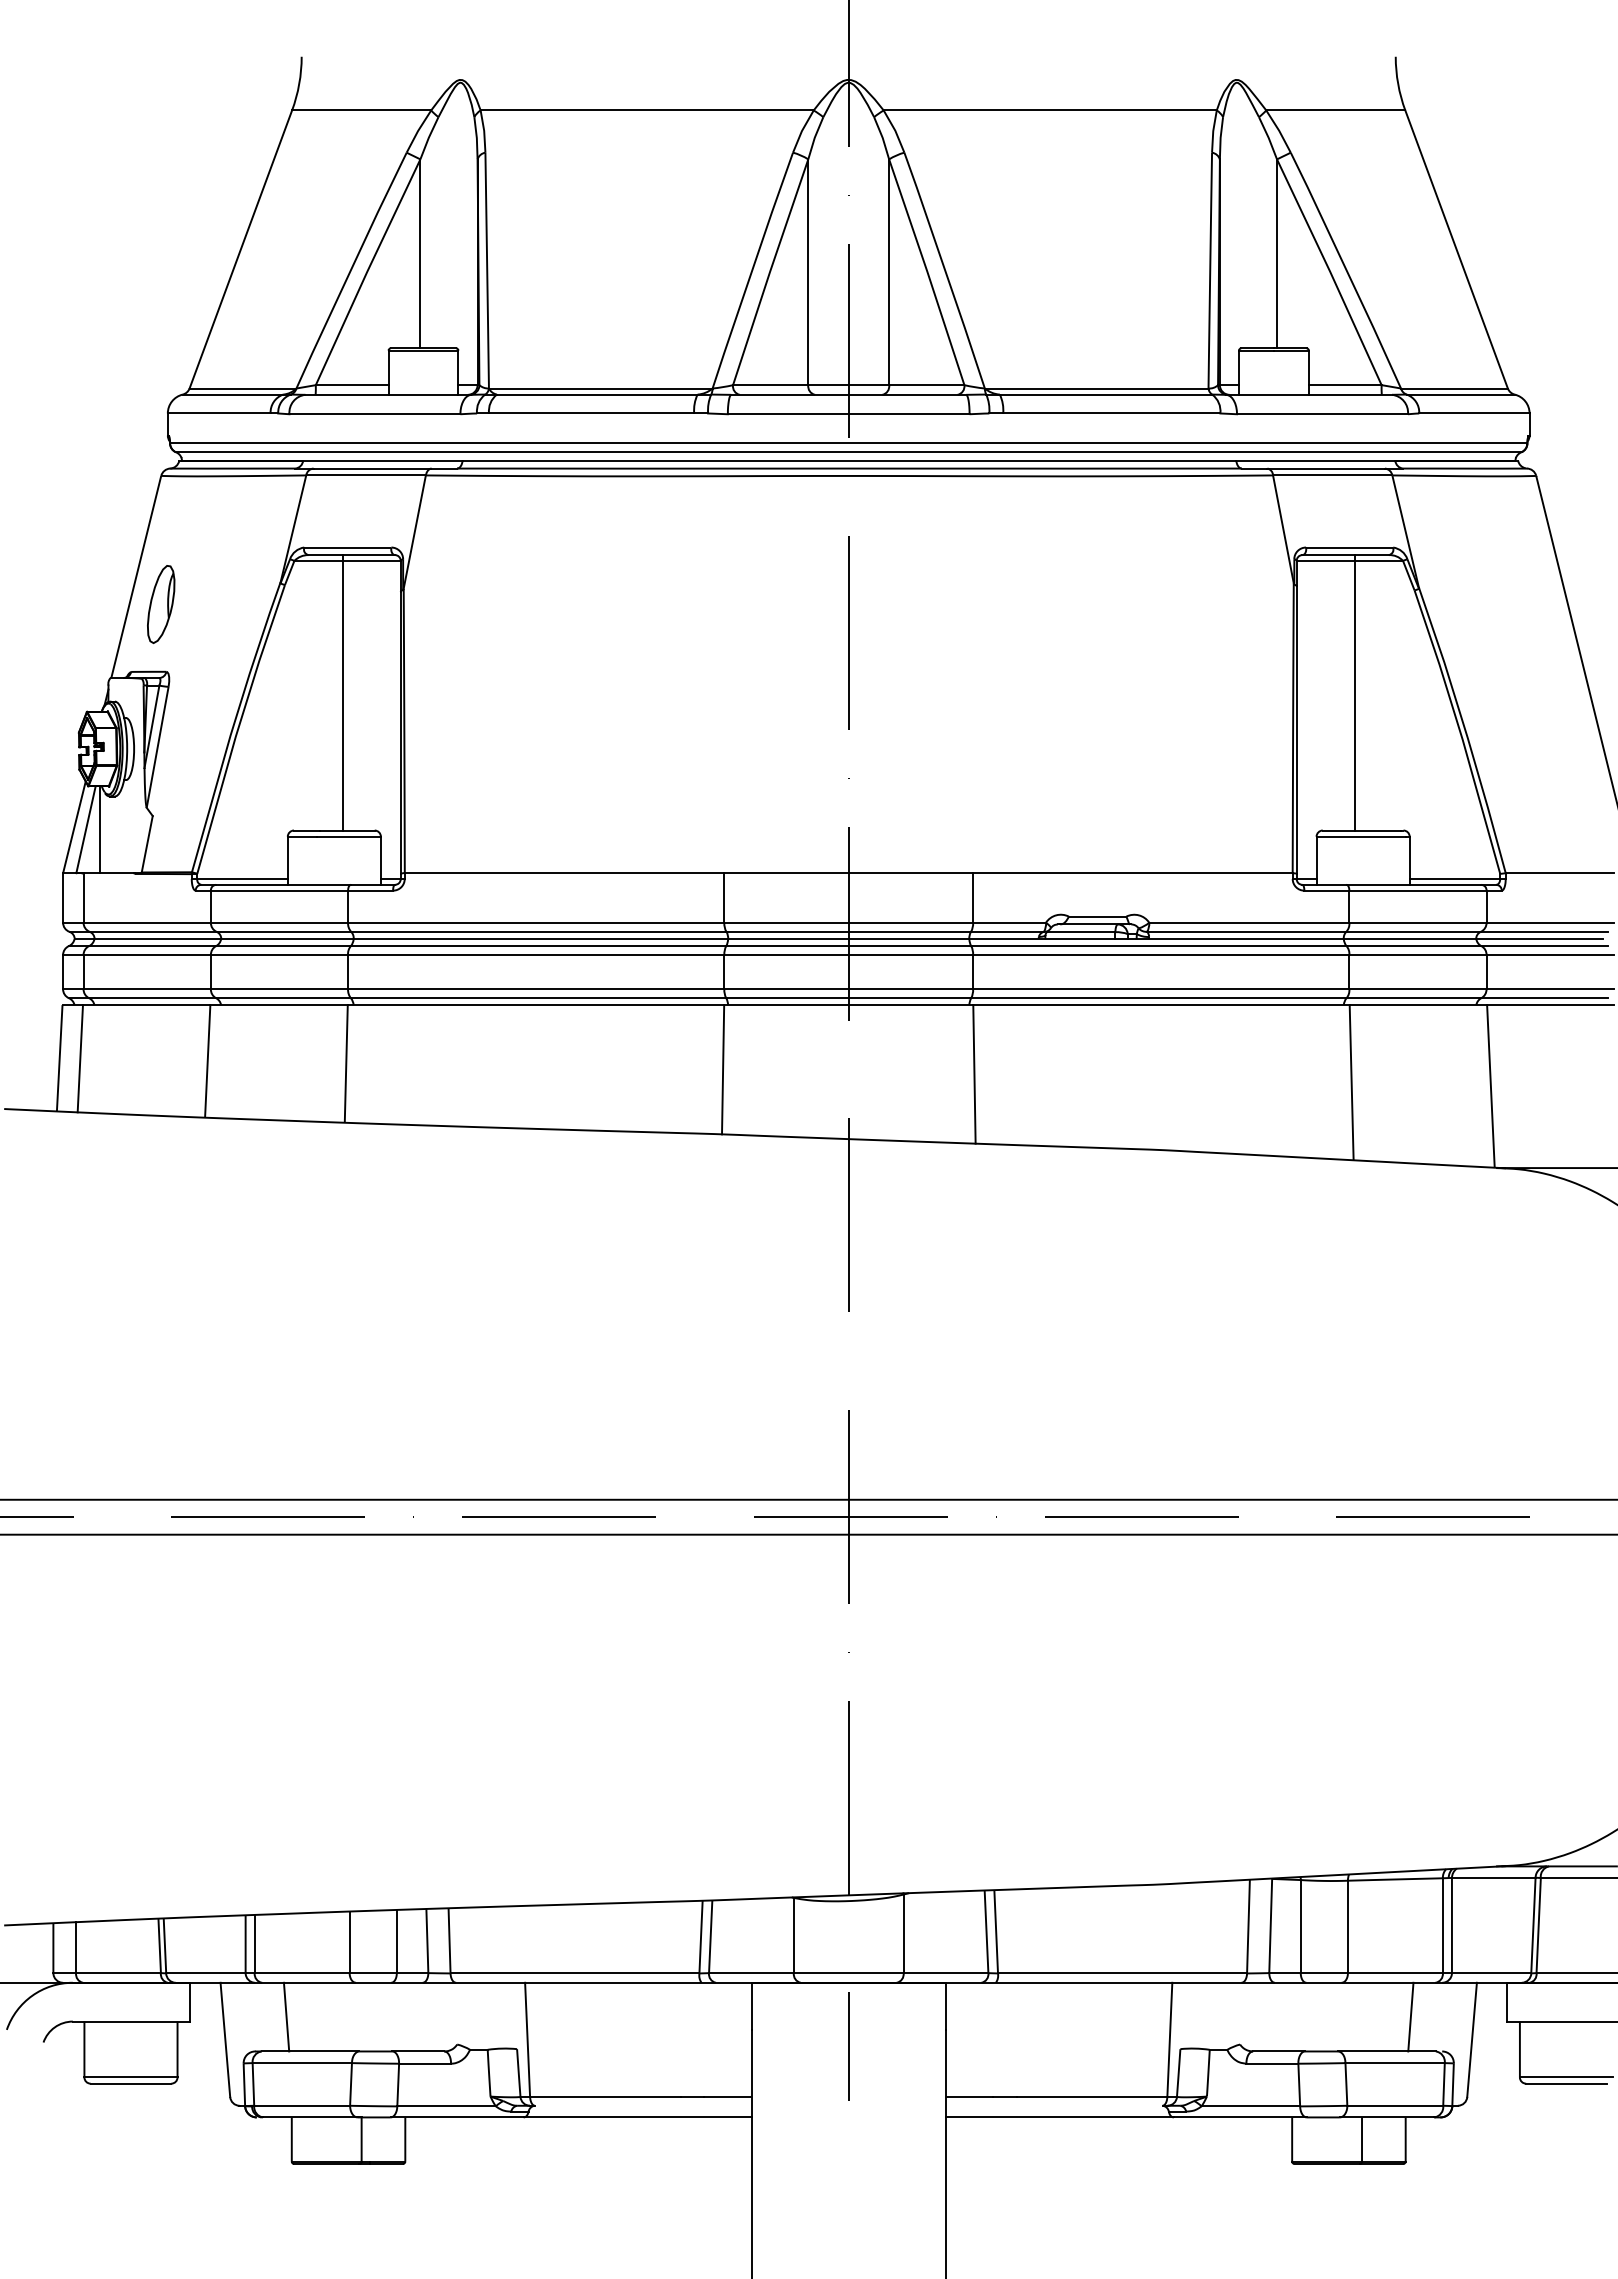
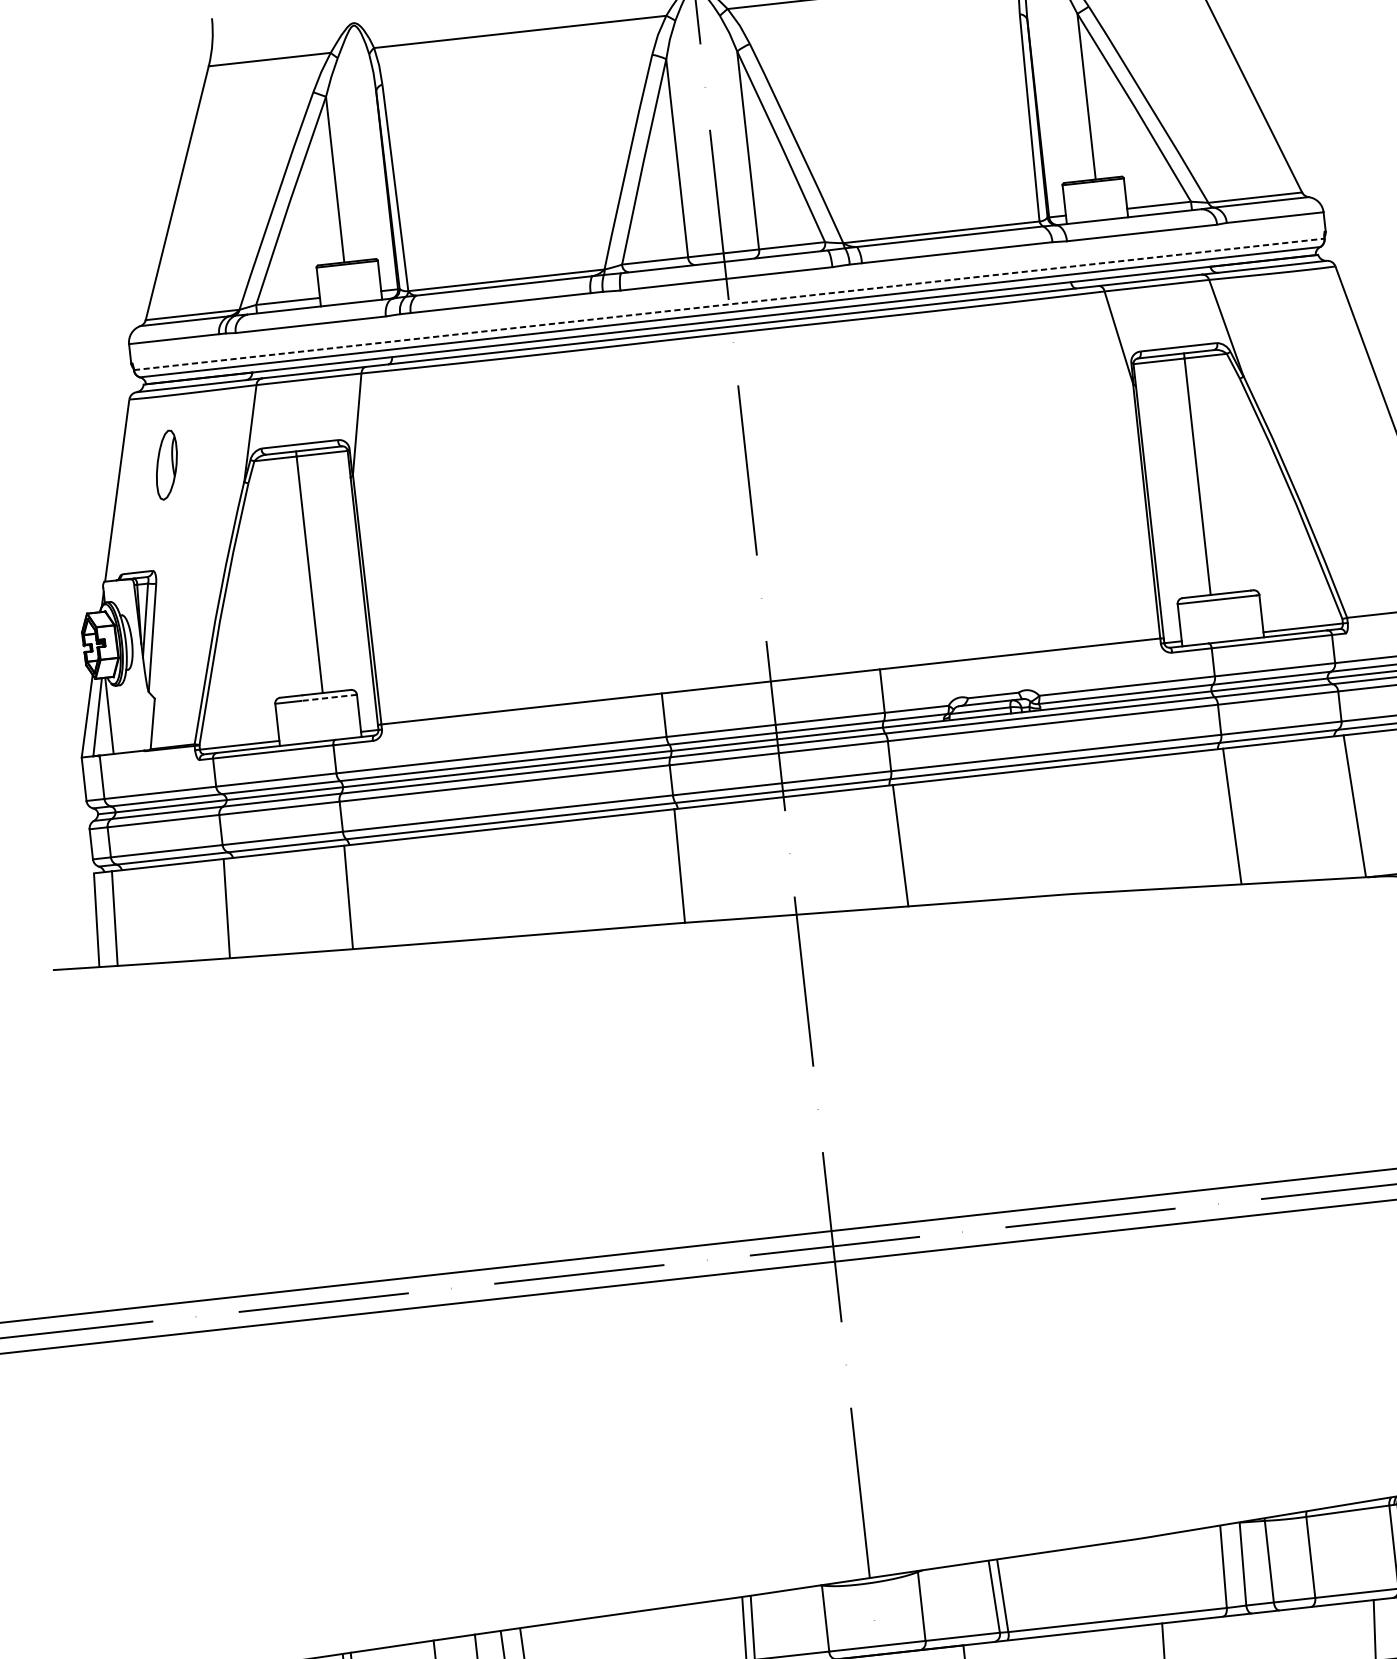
line: (848, 443) -> (729, 304), solid -> dashed
part: (161, 604) -> (167, 465), moved
line: (349, 836) -> (329, 697), solid -> dashed

